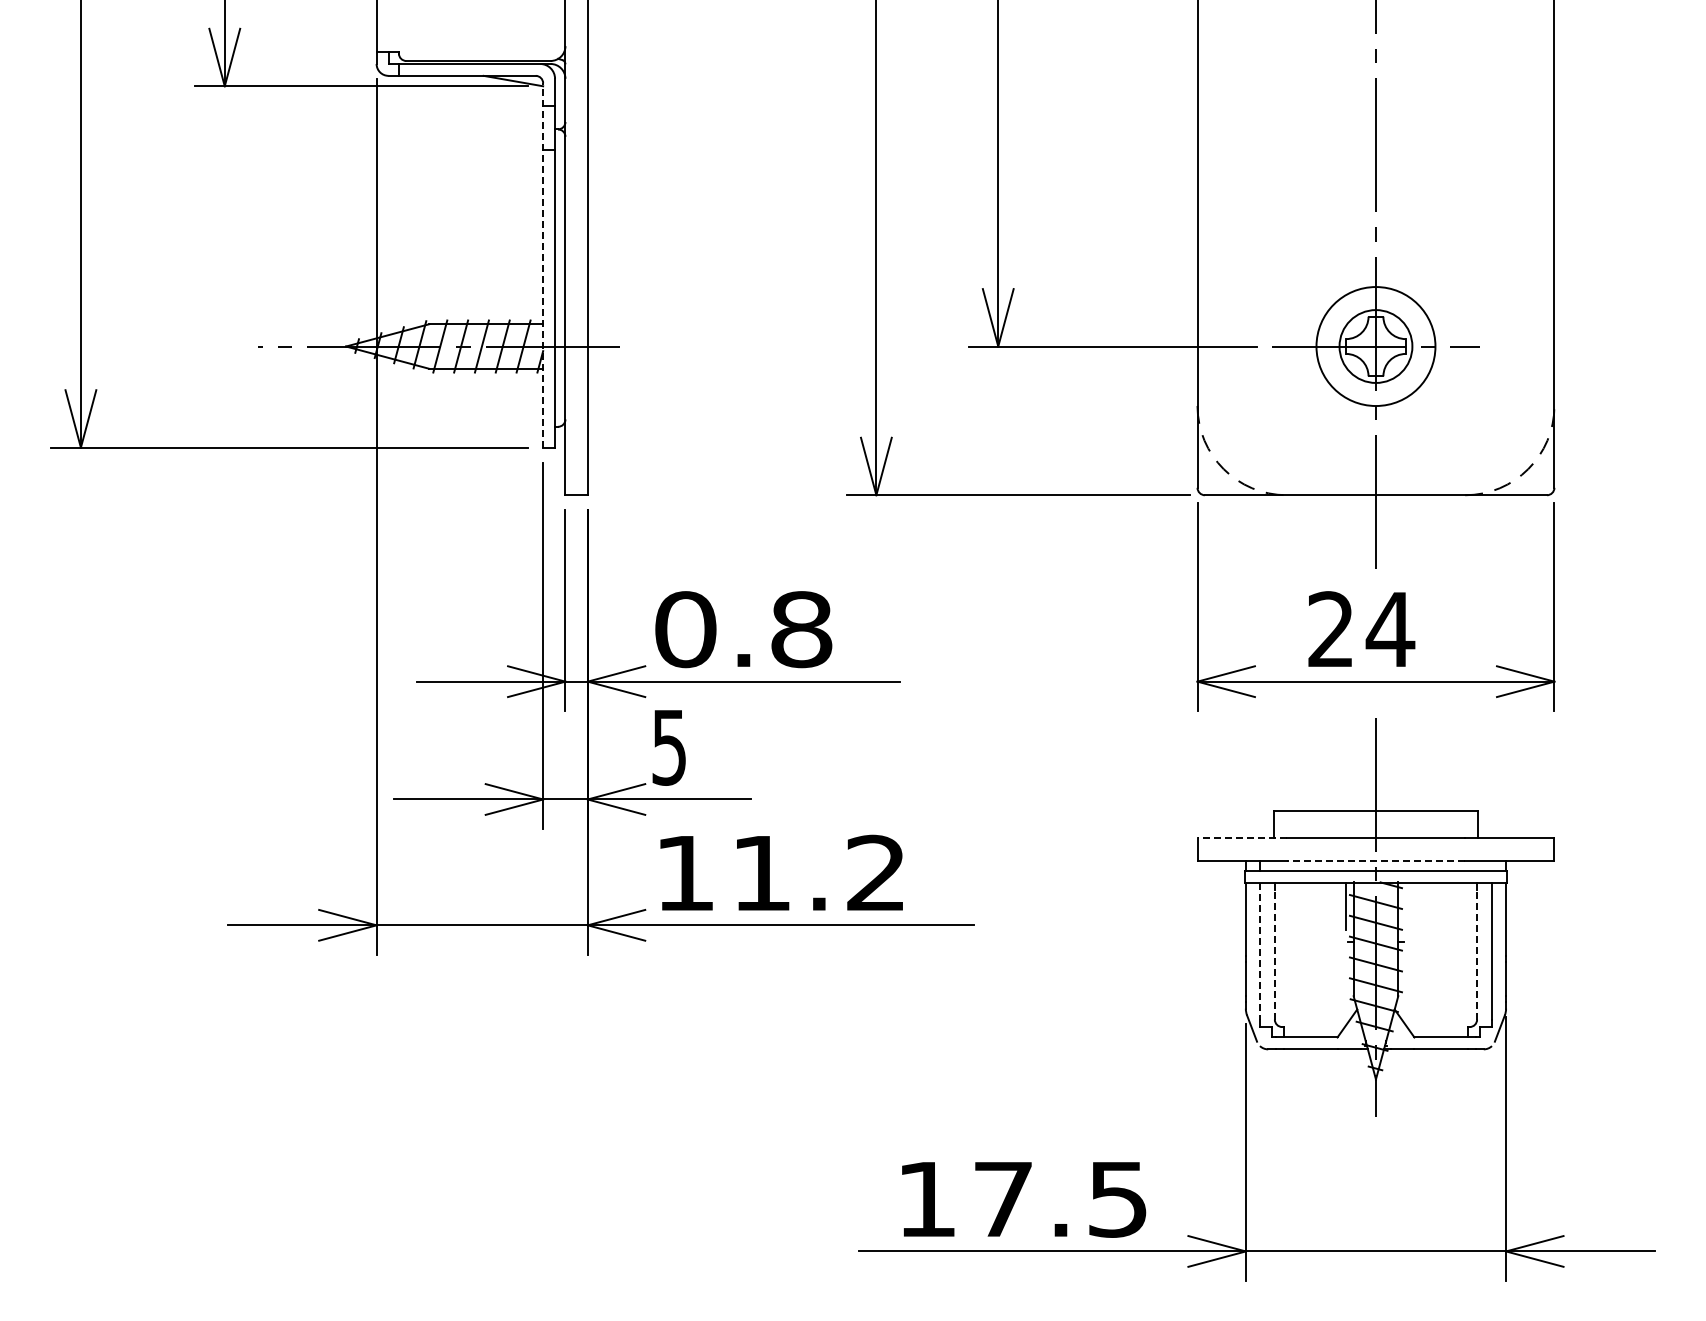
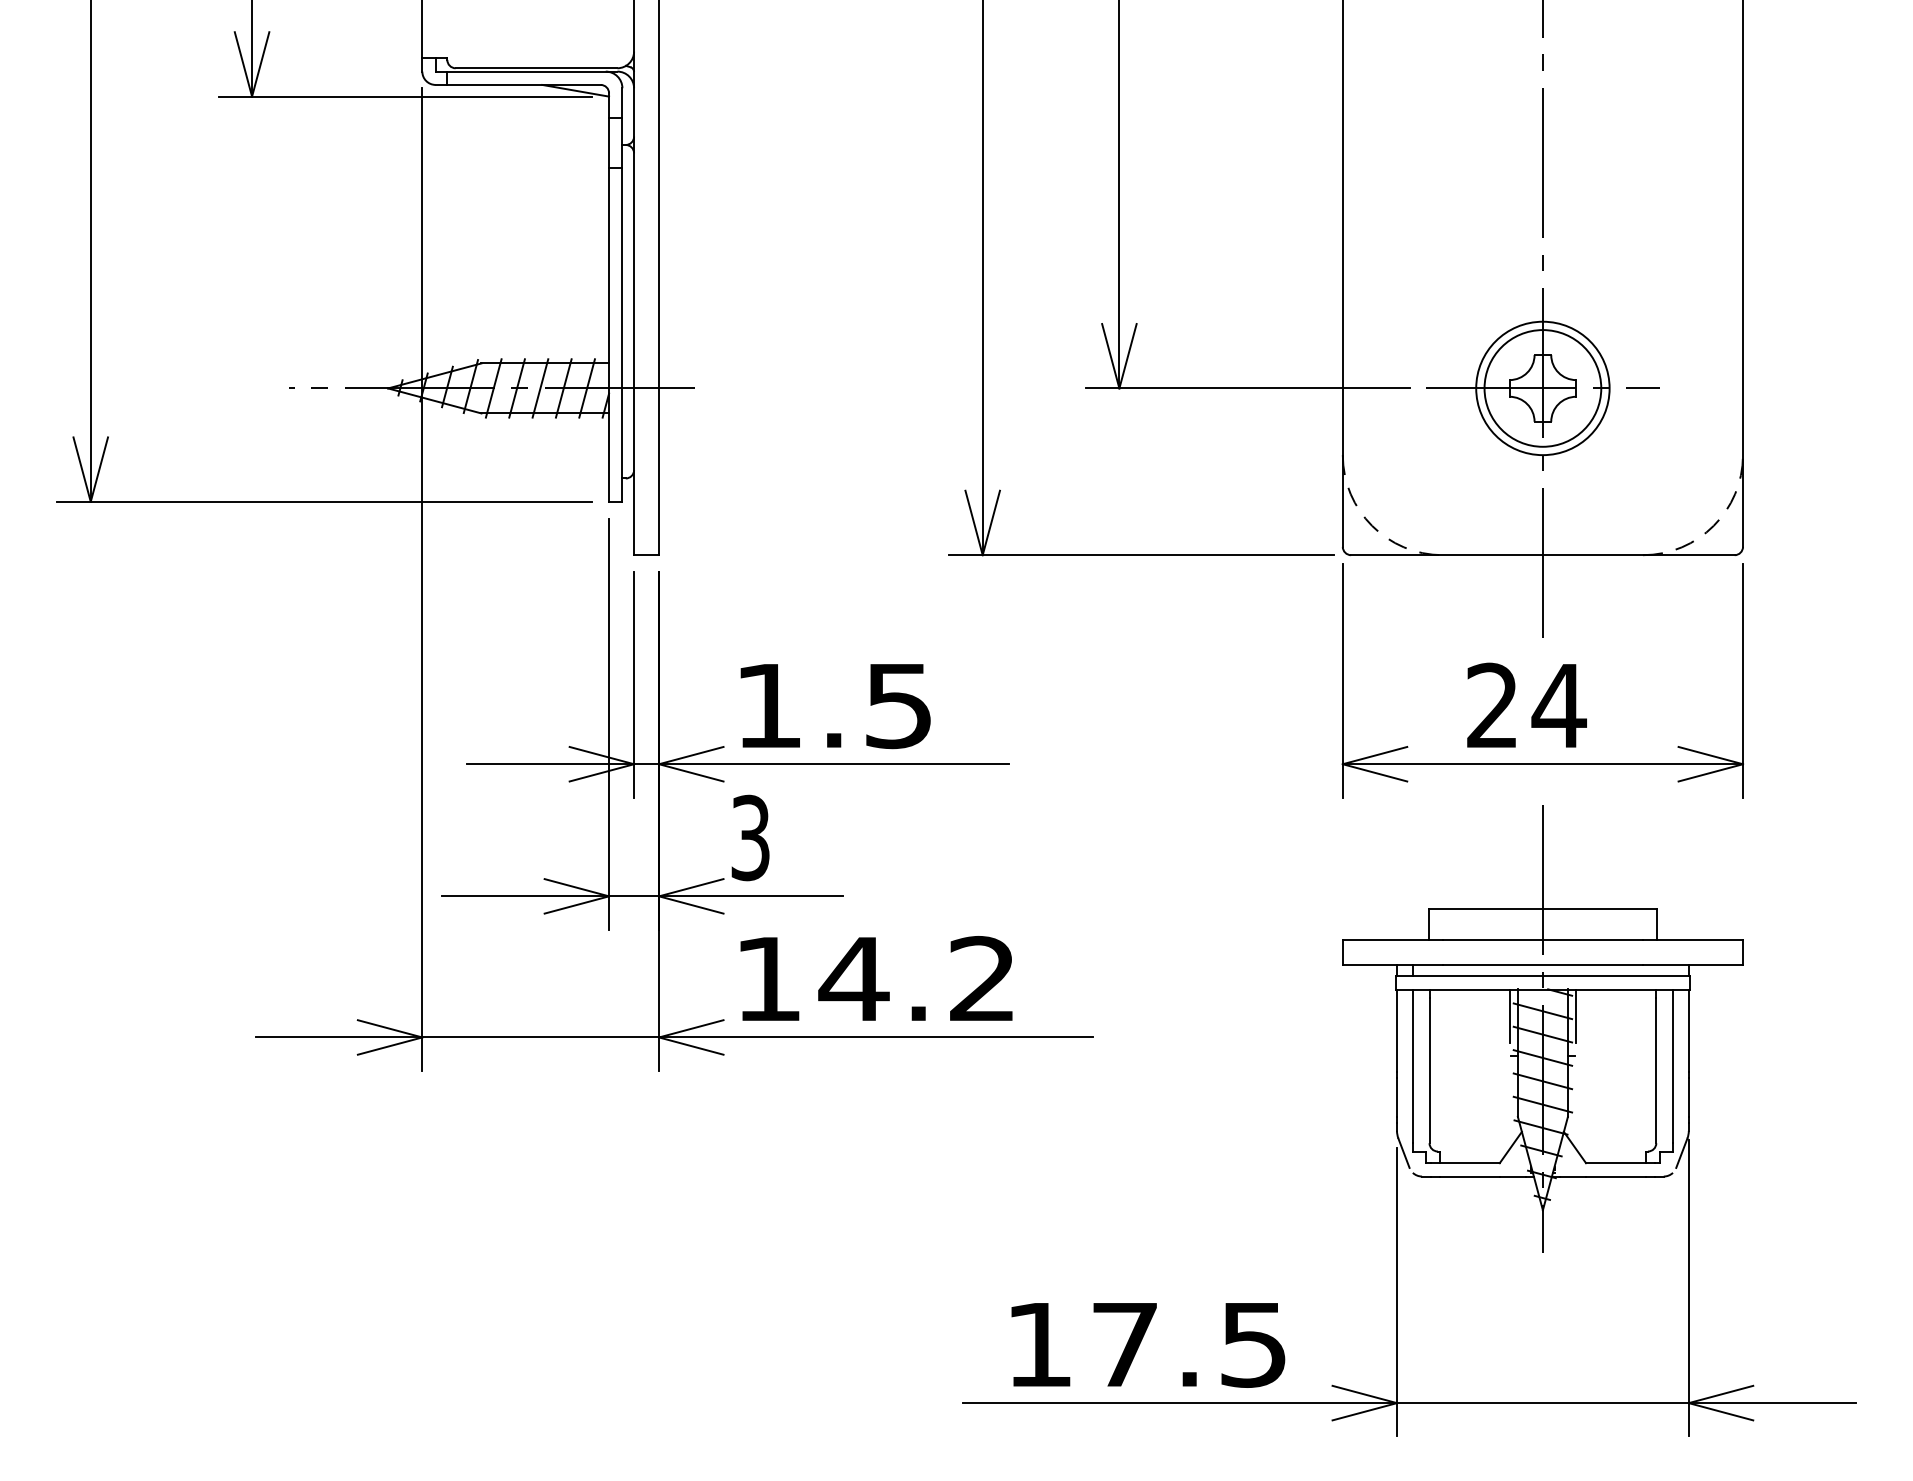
line: (543, 264) -> (609, 296), dashed -> solid
circle: (1375, 346) -> (1542, 388), size x1.43
text: (743, 629) -> (833, 705), 0.8 -> 1.5
text: (669, 747) -> (750, 838), 5 -> 3
line: (1242, 838) -> (1393, 940), dashed -> solid
line: (1375, 860) -> (1542, 964), dashed -> solid
text: (761, 873) -> (853, 979), 11.2 -> 14.2
line: (1405, 906) -> (1576, 1016), added
line: (1259, 951) -> (1412, 1066), dashed -> solid
line: (1274, 954) -> (1429, 1070), dashed -> solid
line: (1477, 954) -> (1656, 1070), dashed -> solid

